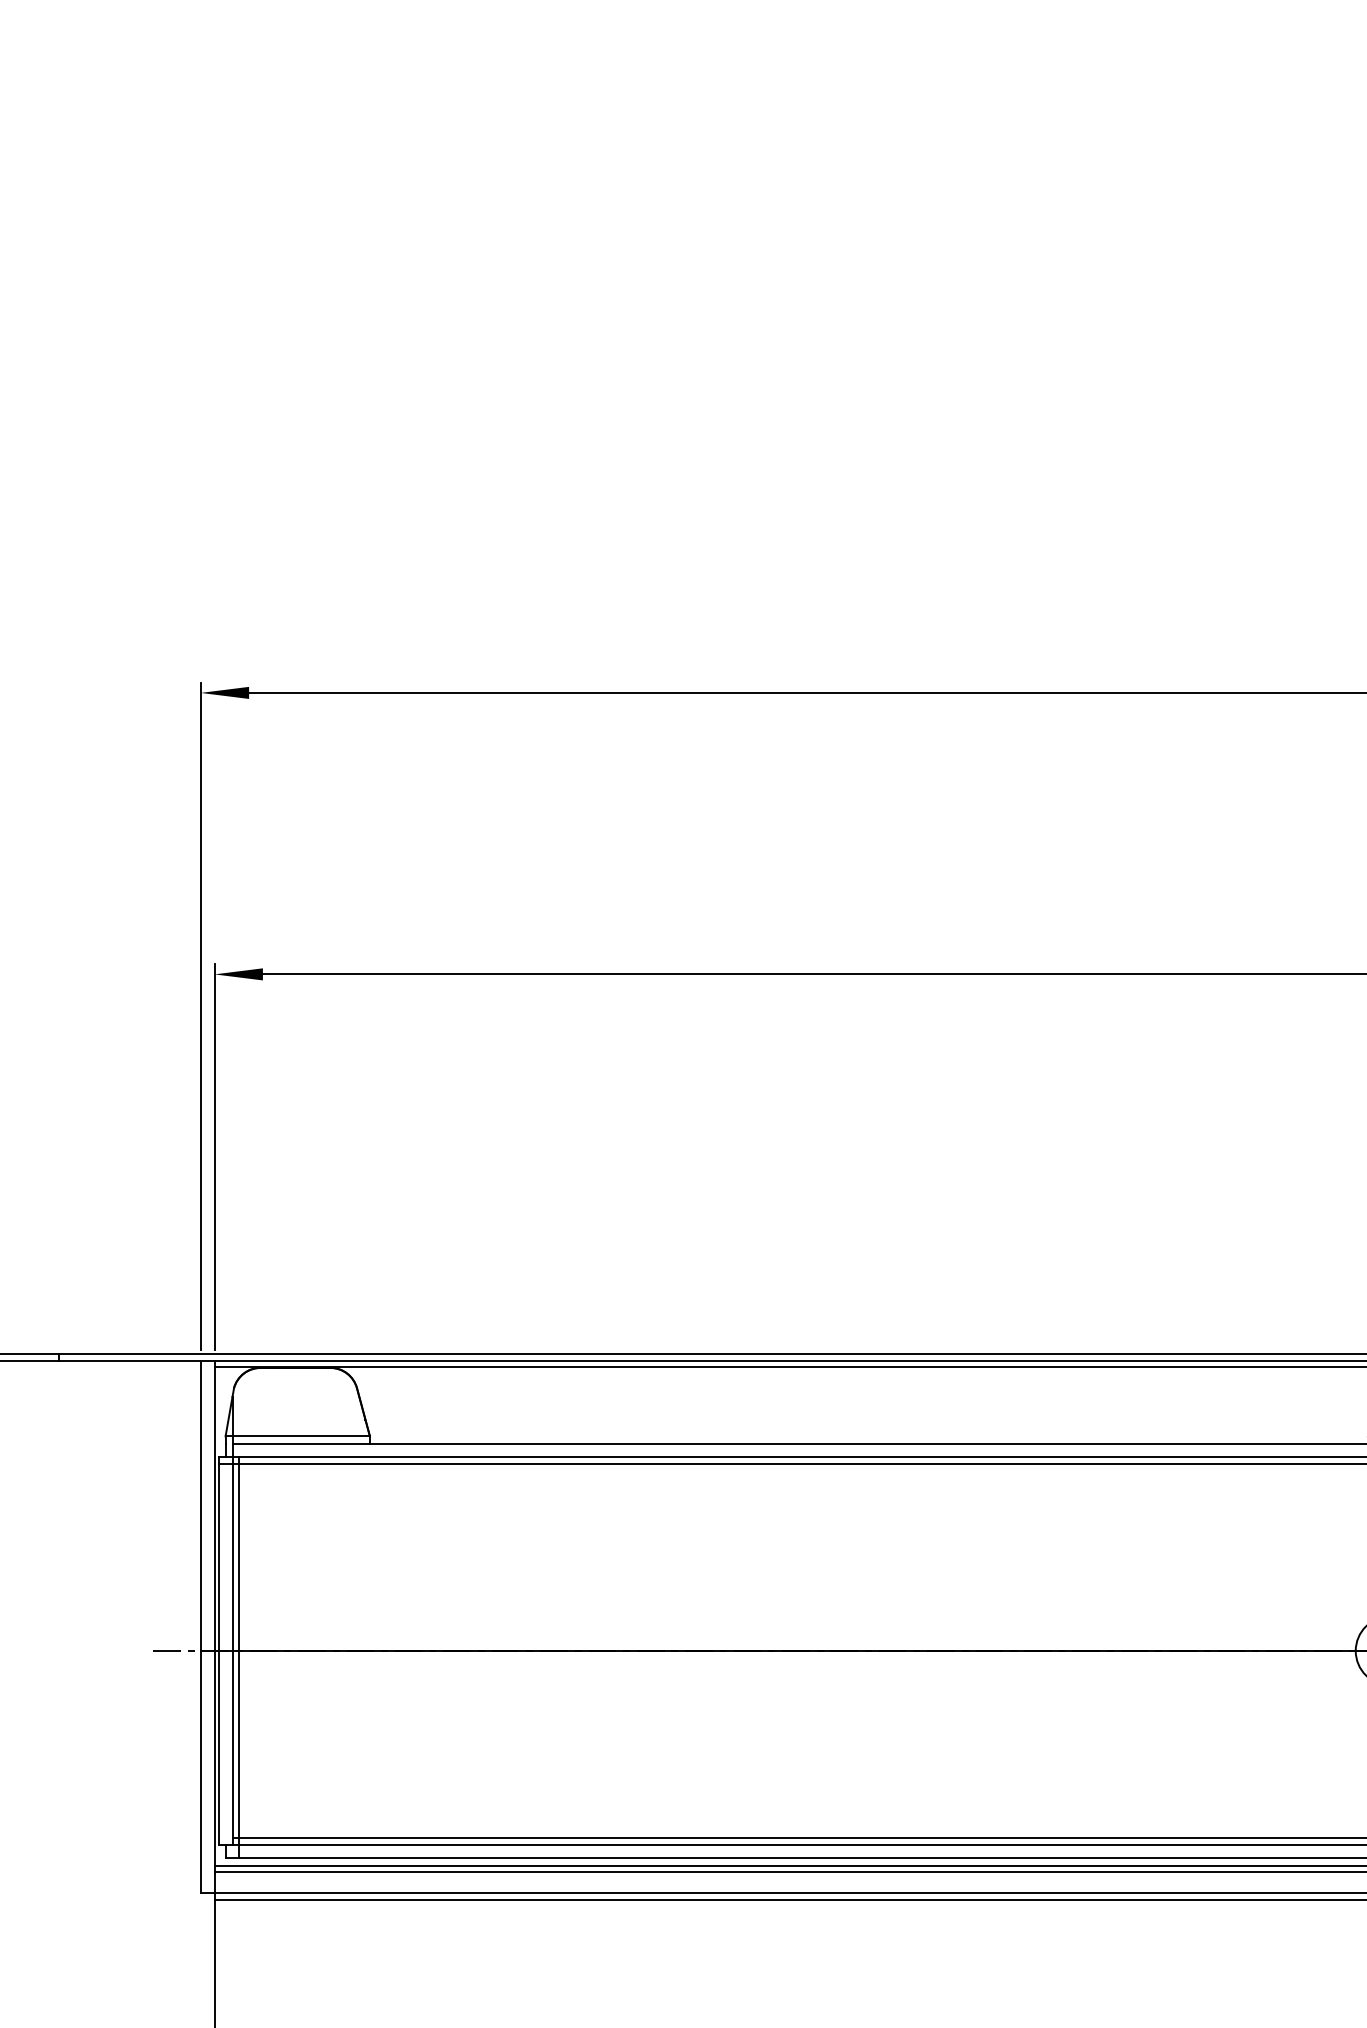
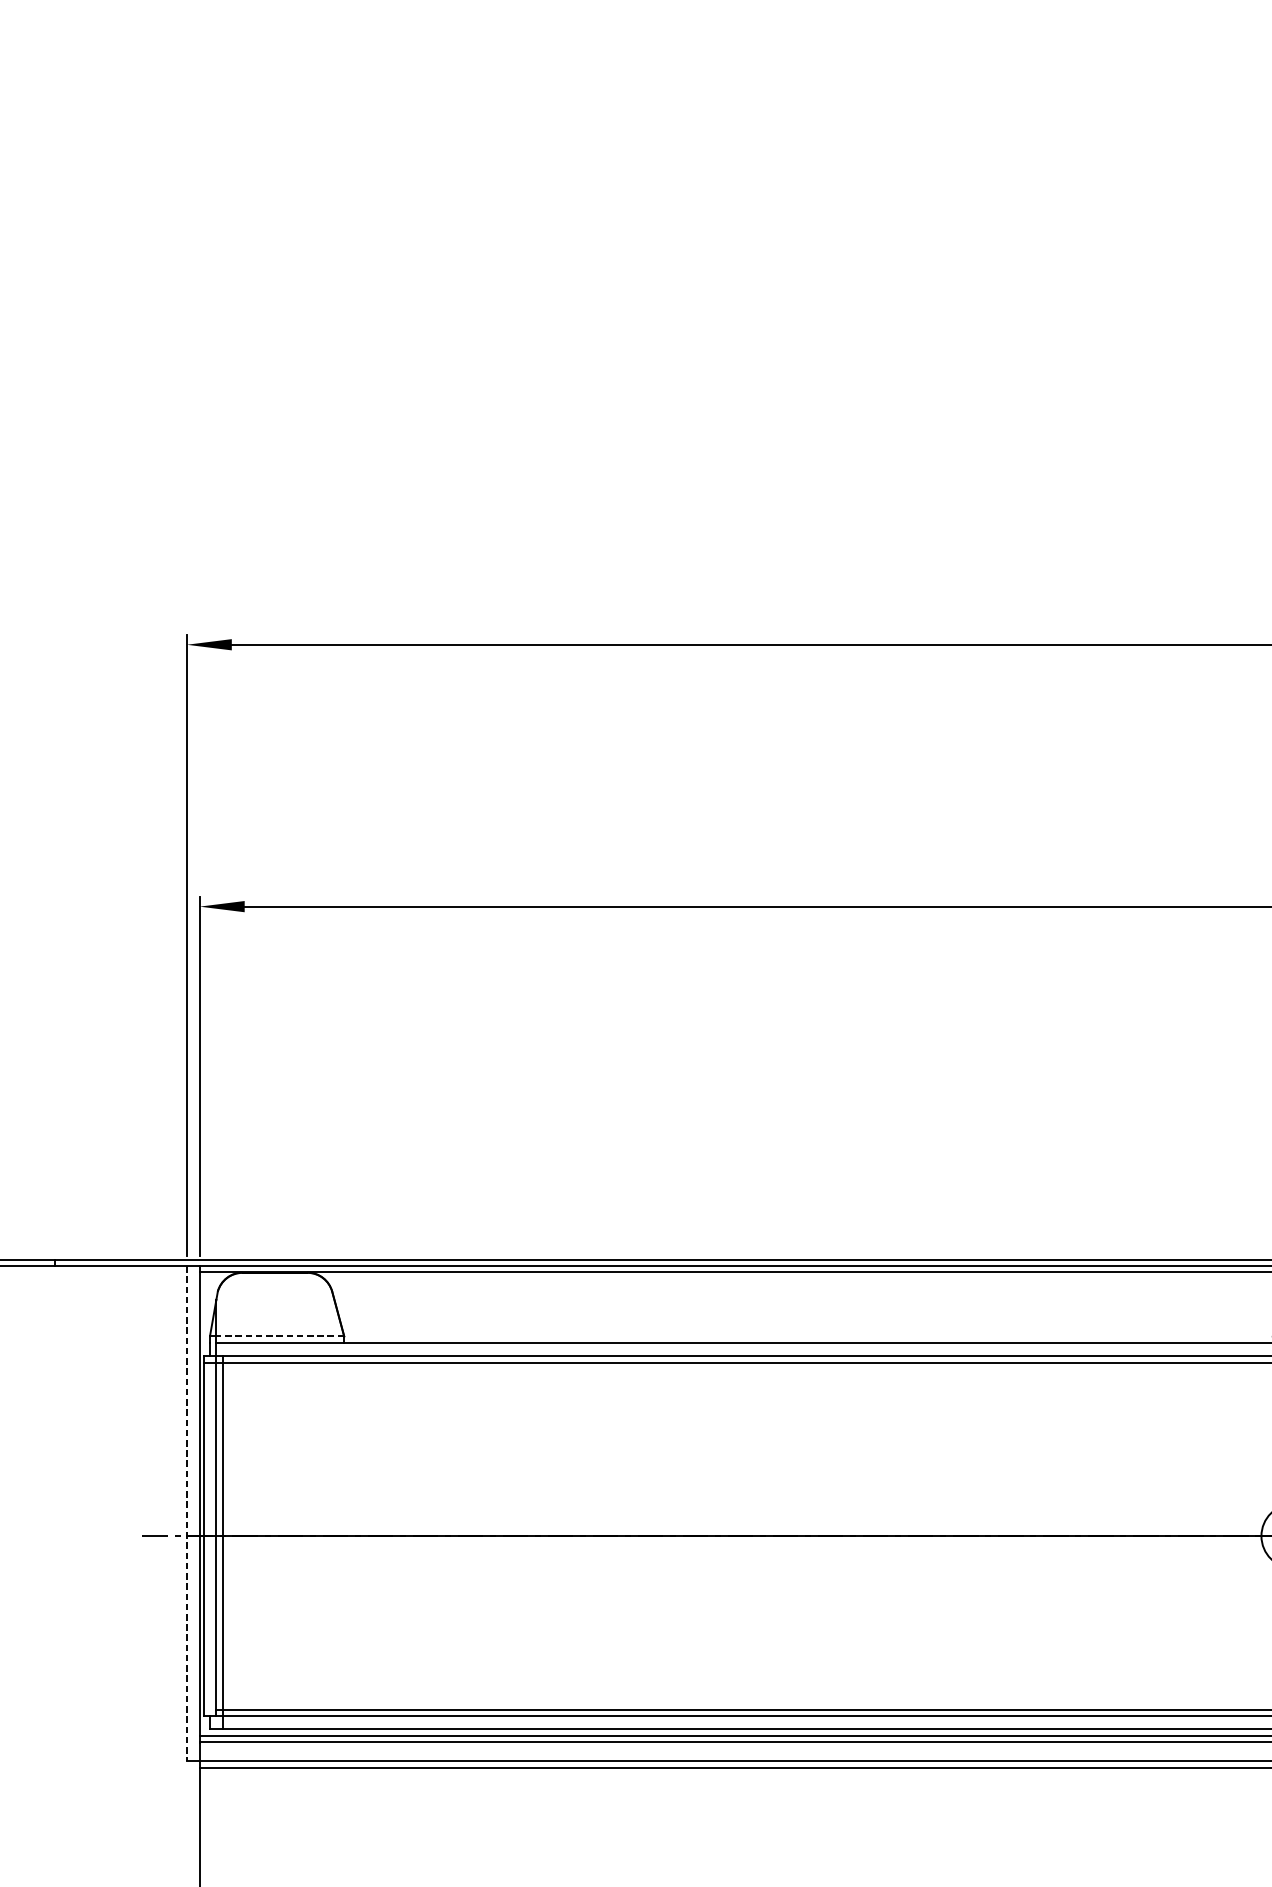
line: (301, 1436) -> (280, 1336), solid -> dashed
line: (200, 1627) -> (186, 1514), solid -> dashed

